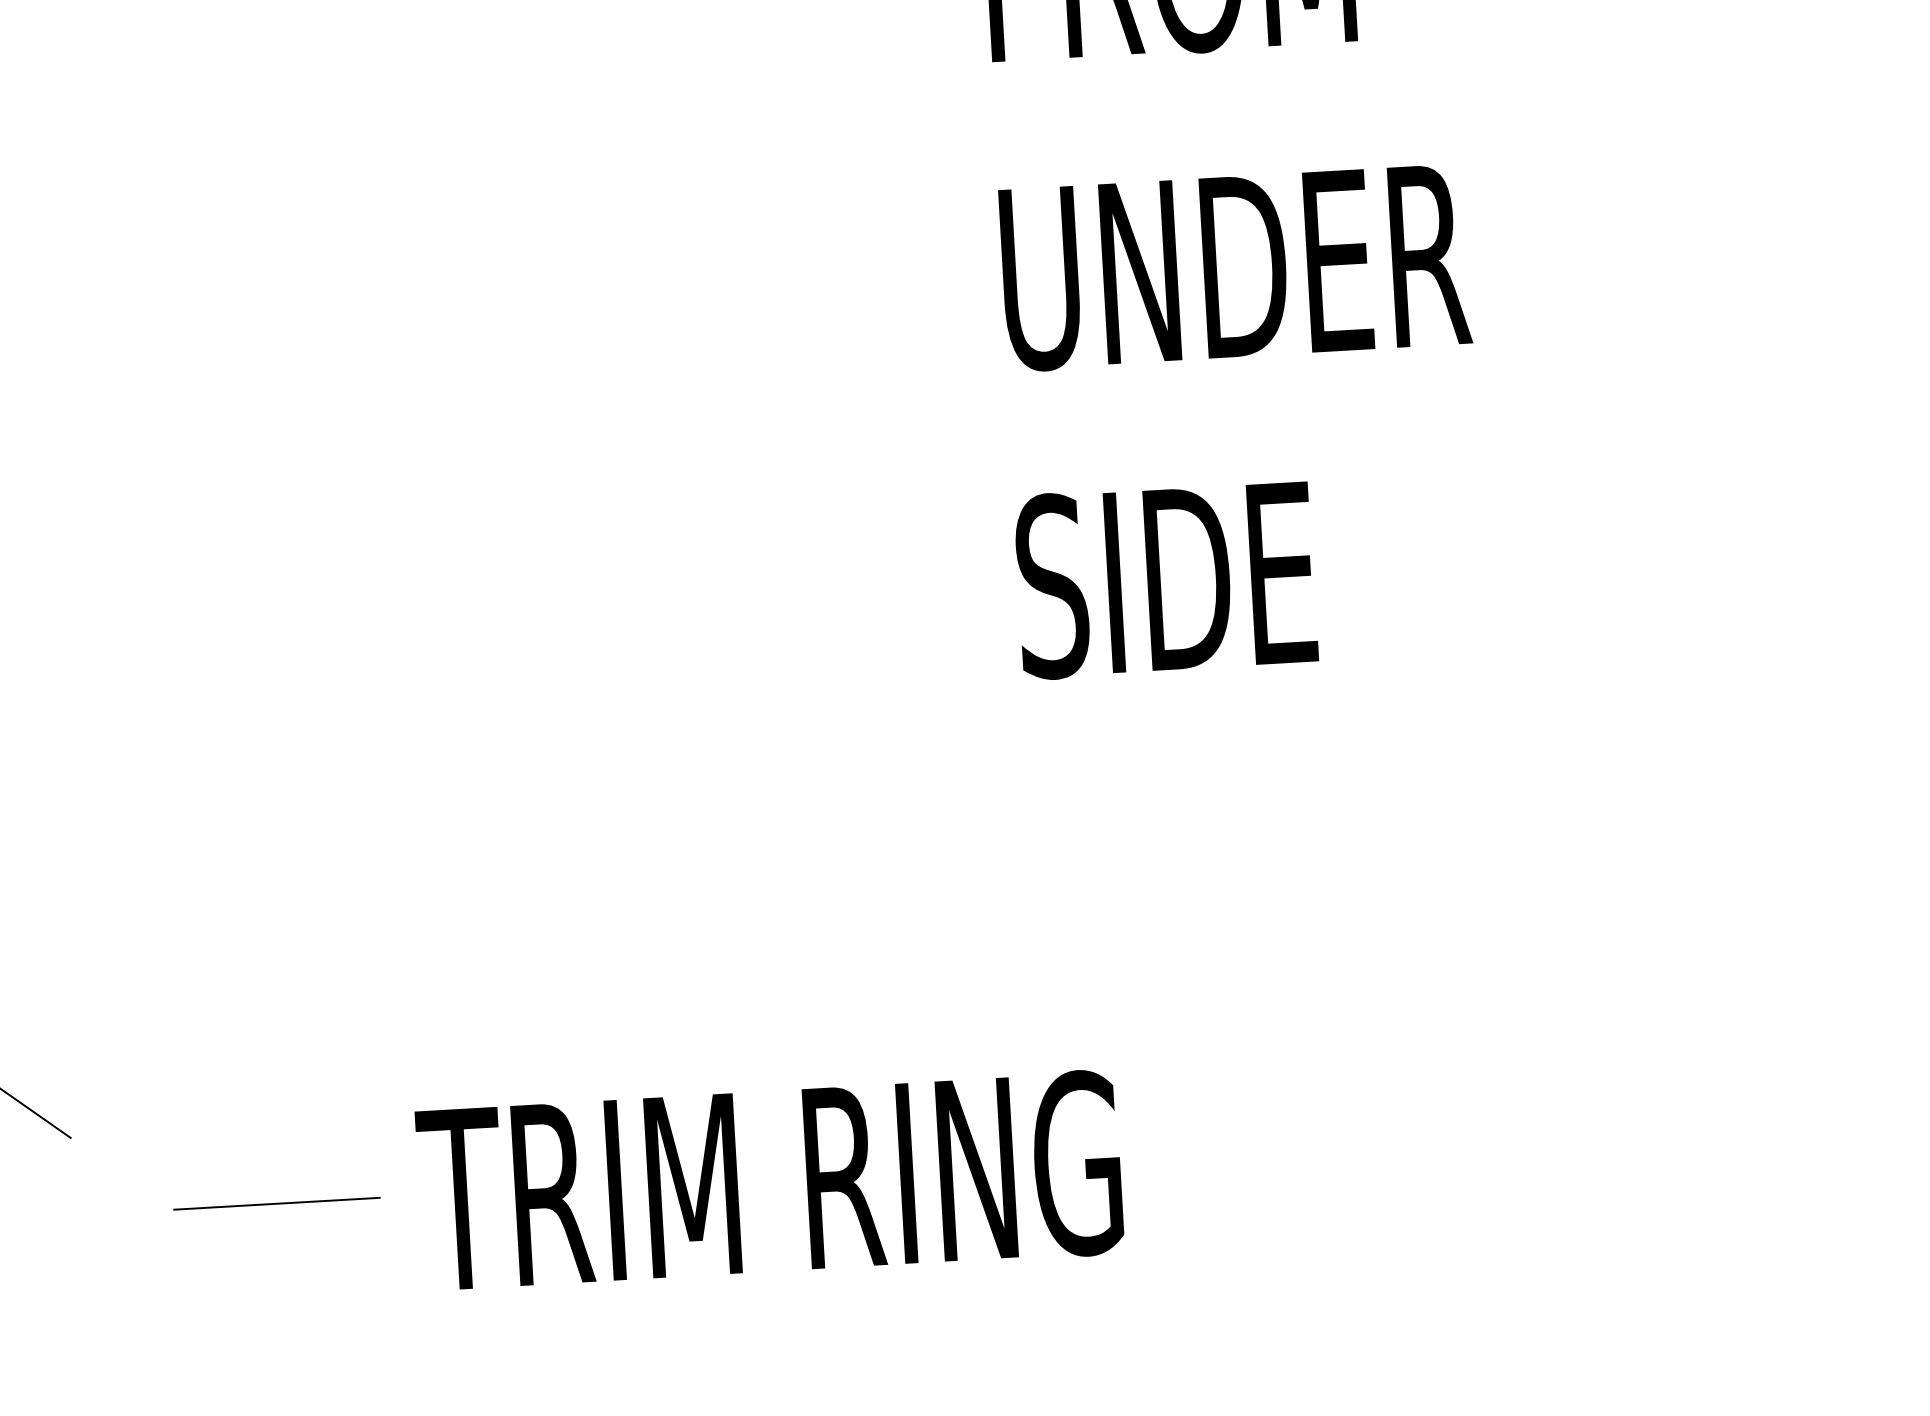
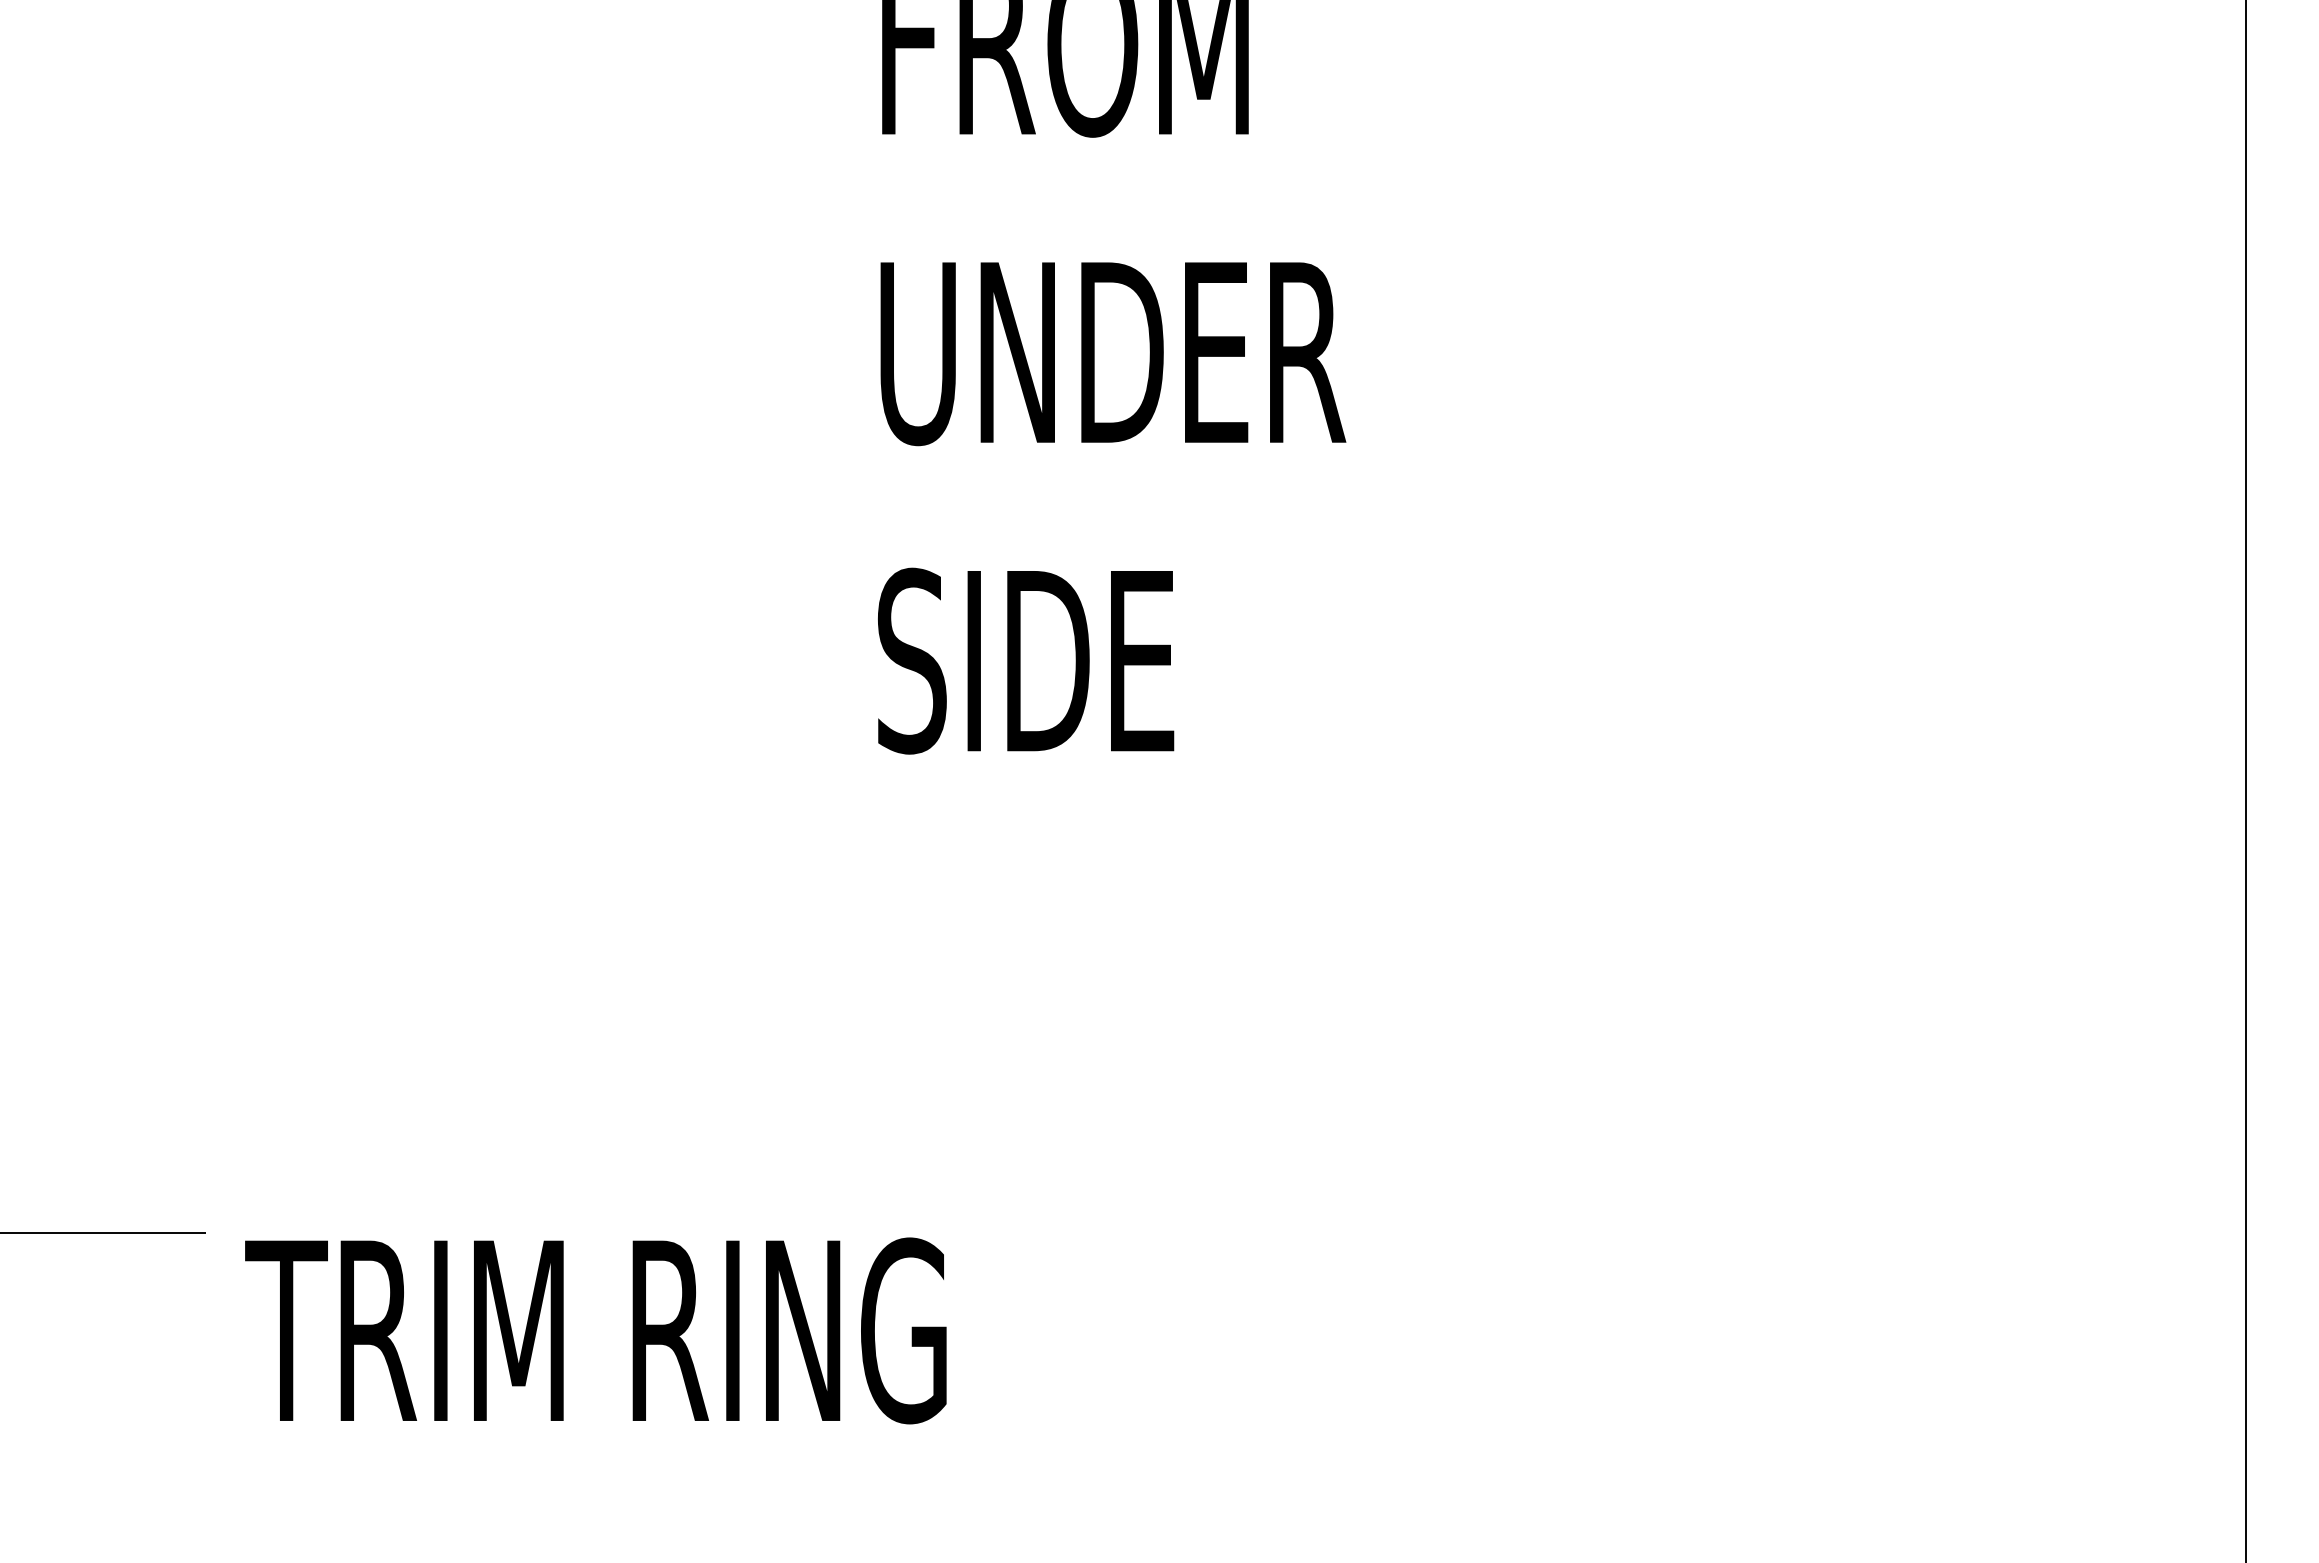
text: (769, 1181) -> (595, 1330), moved

